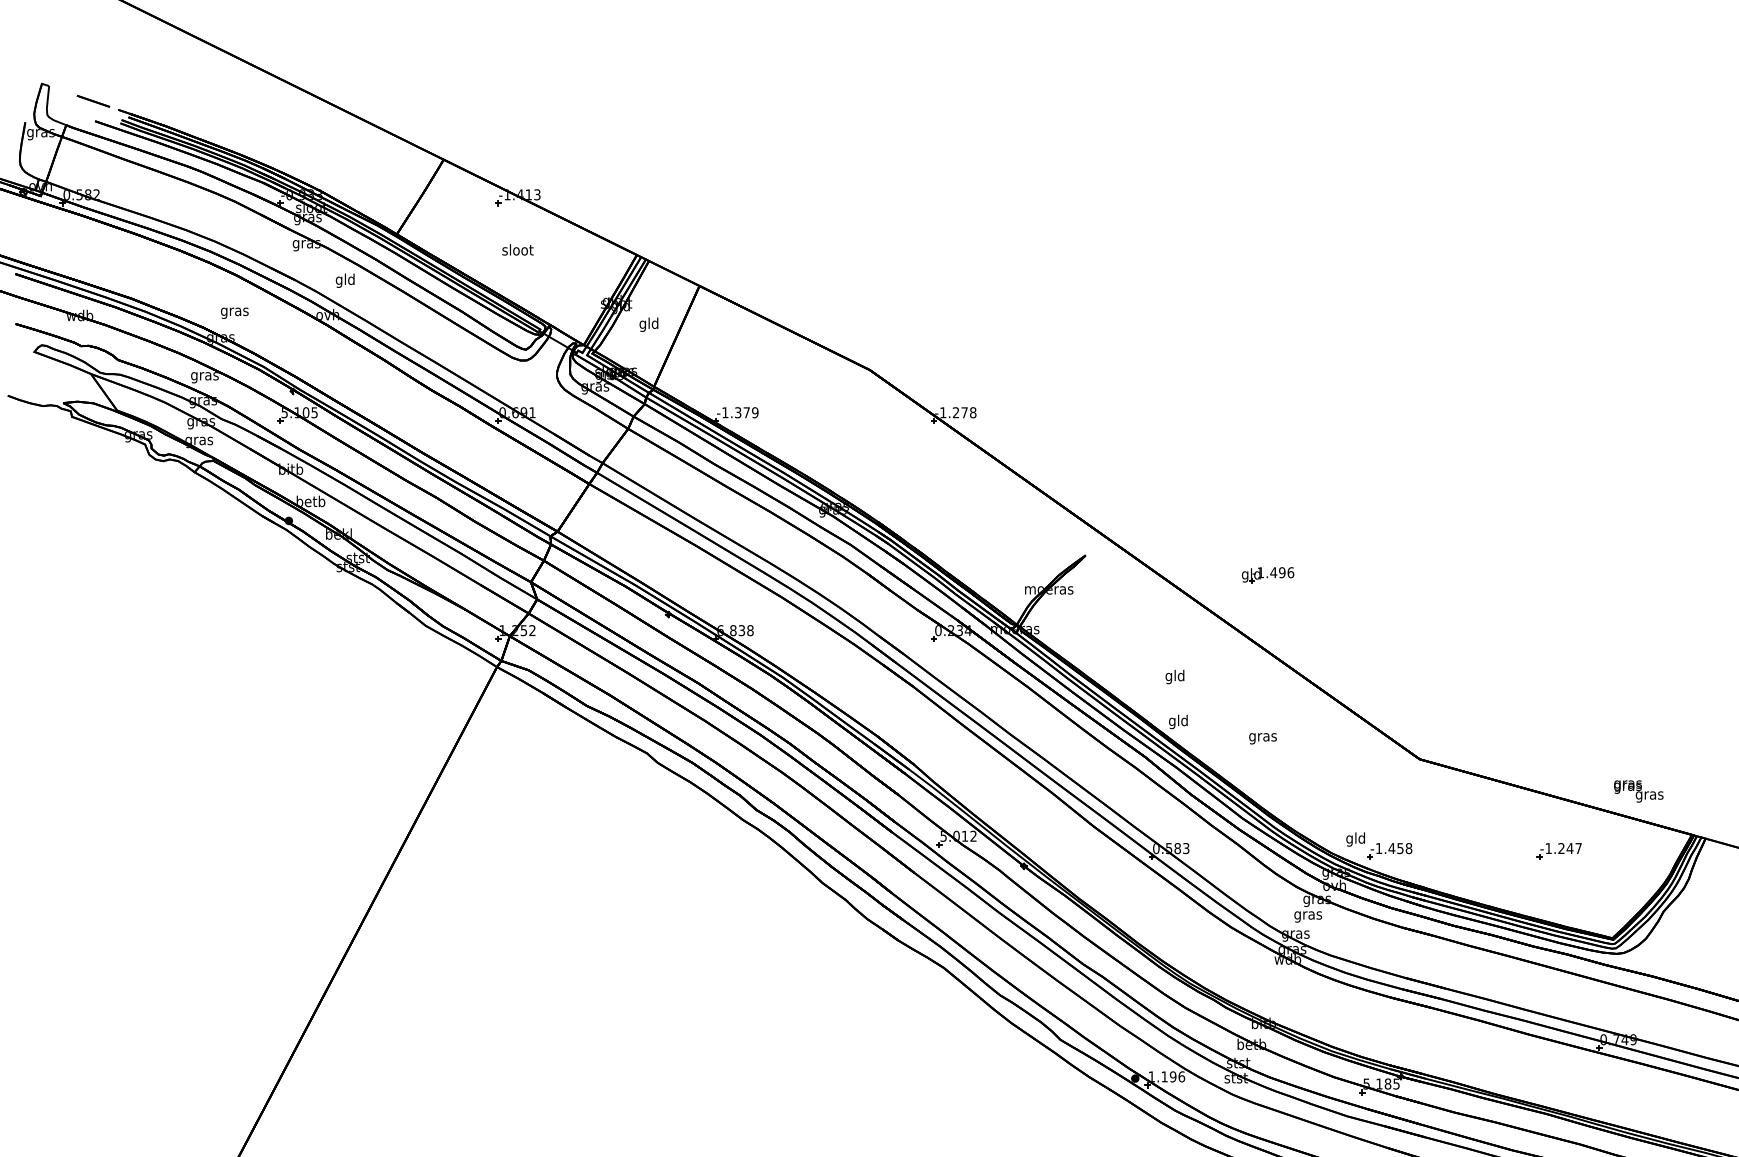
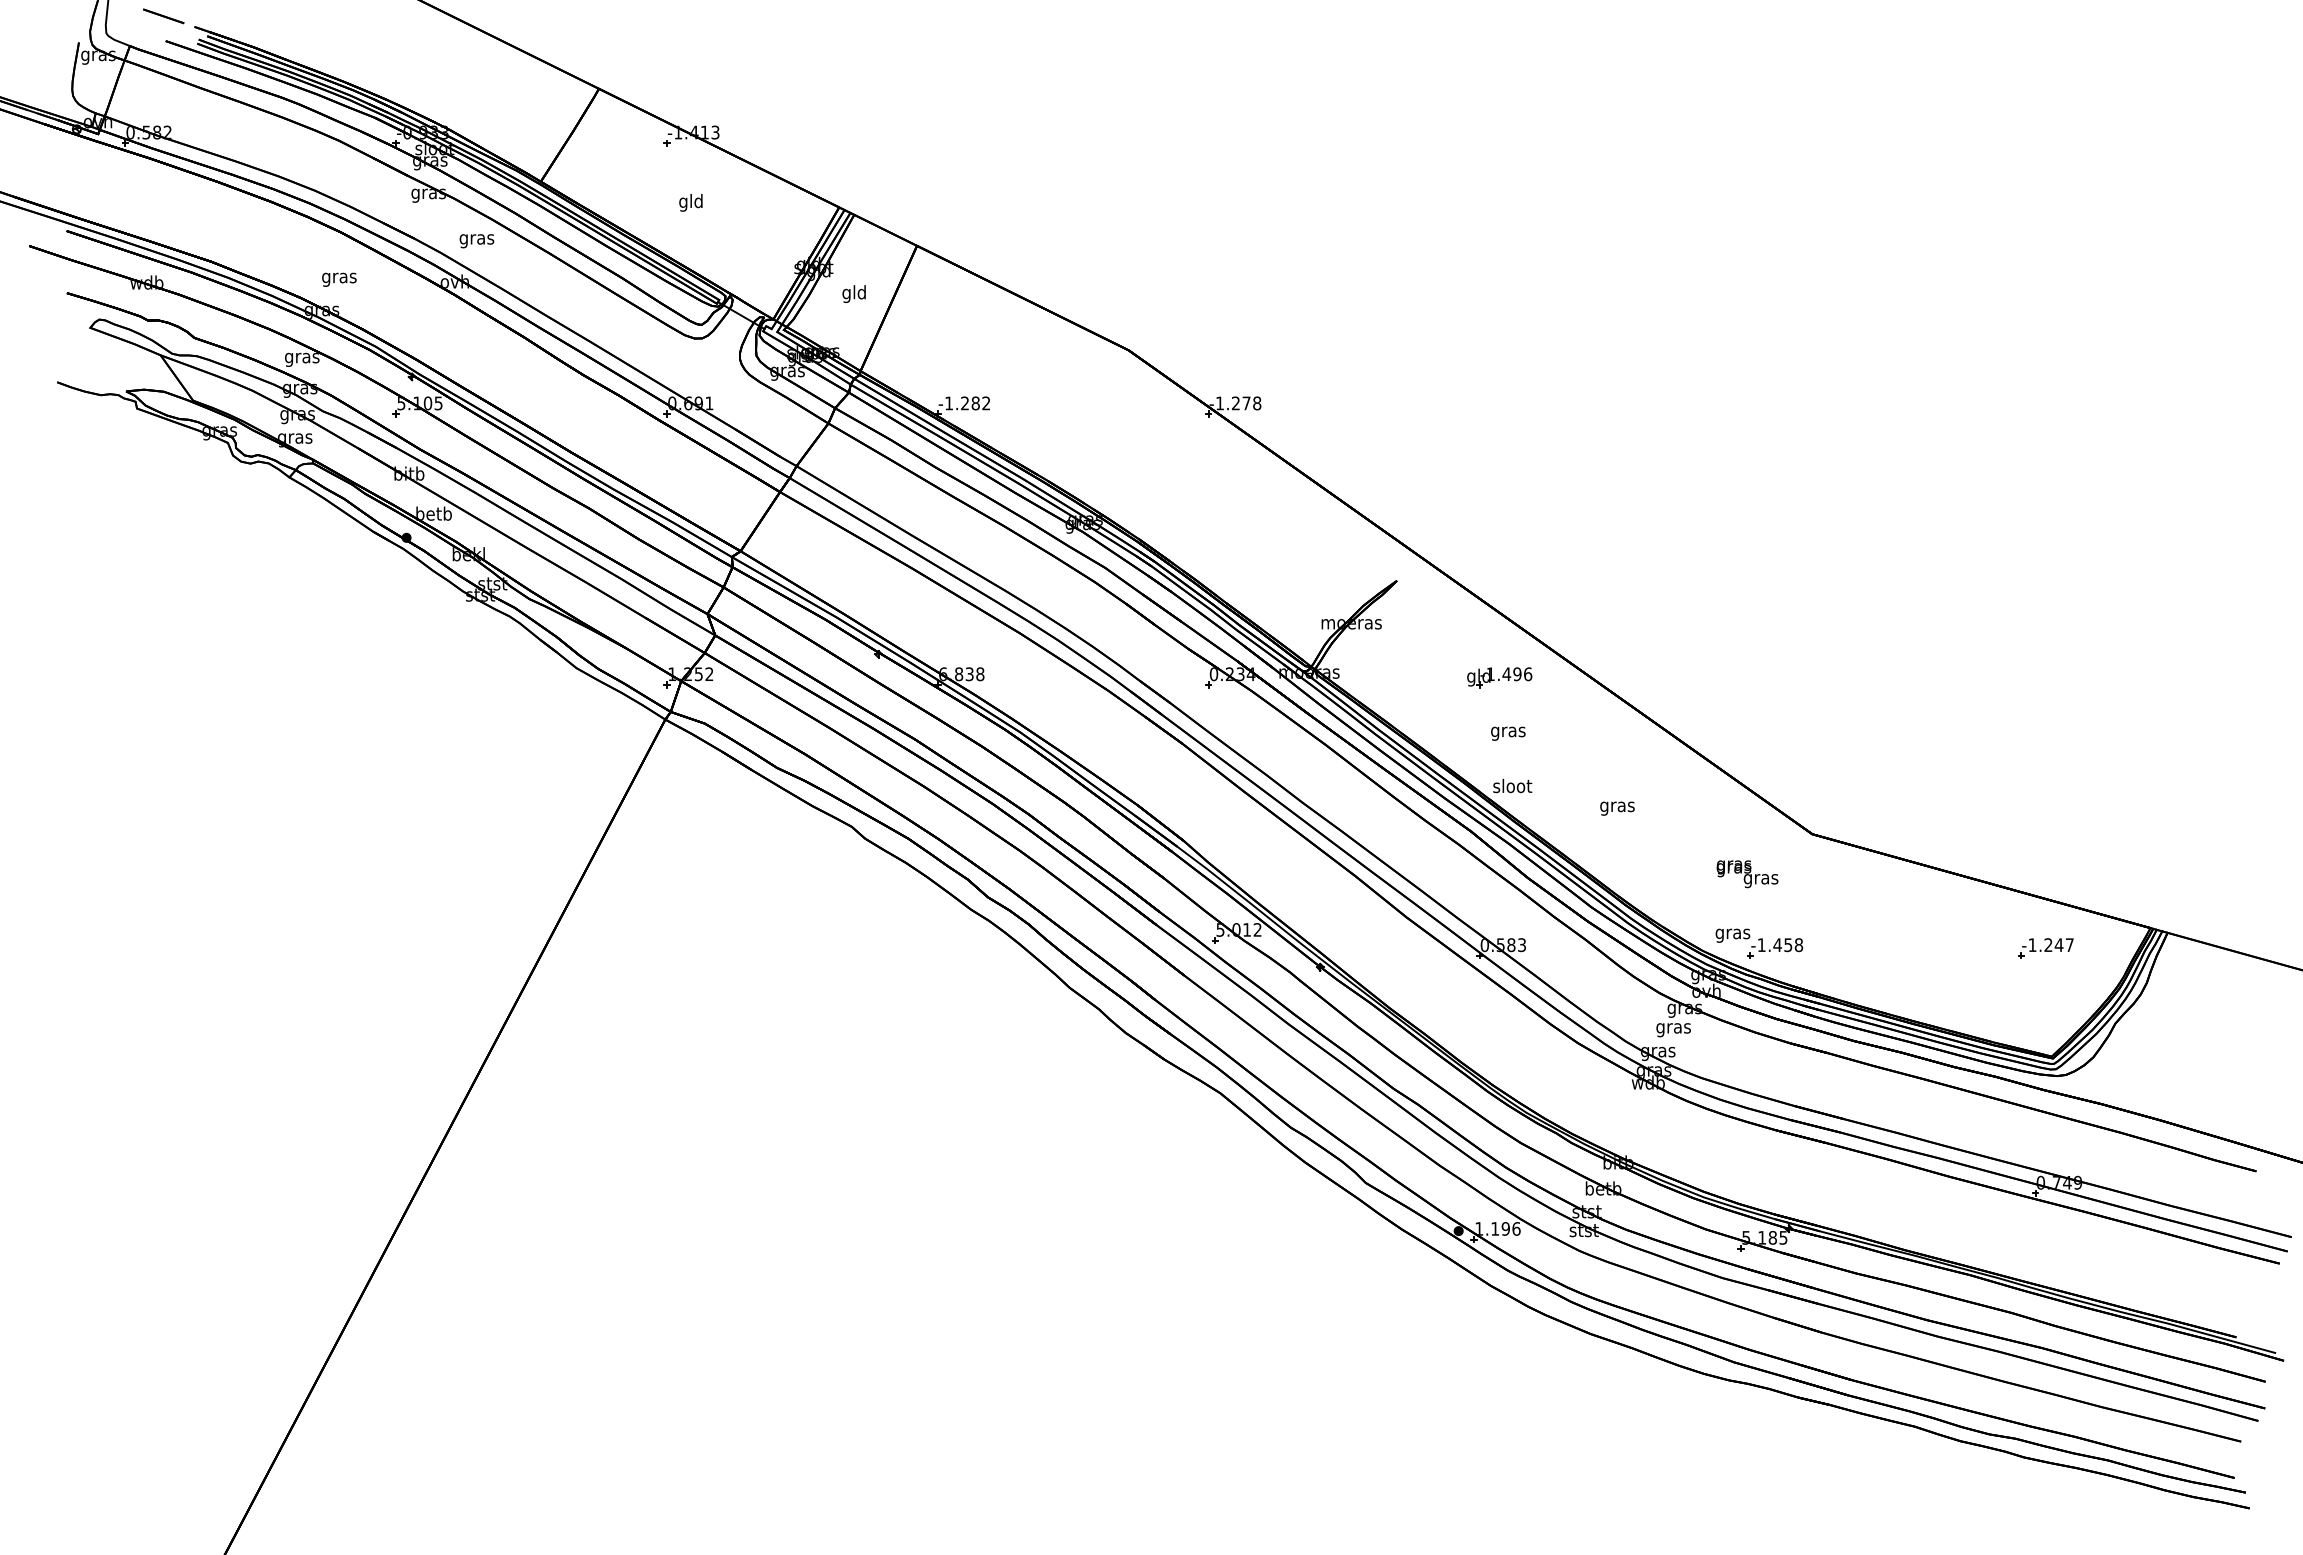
text: (518, 251) -> (691, 202), sloot -> gld
text: (345, 280) -> (476, 239), gld -> gras
text: (746, 412) -> (975, 403), -1.379 -> -1.282
part: (1267, 575) -> (1499, 677), moved
text: (1175, 676) -> (1508, 731), gld -> gras
text: (1178, 721) -> (1512, 787), gld -> sloot
text: (1638, 791) -> (1747, 874), moved
text: (1355, 839) -> (1732, 933), gld -> gras
part: (1559, 851) -> (2045, 948), moved

